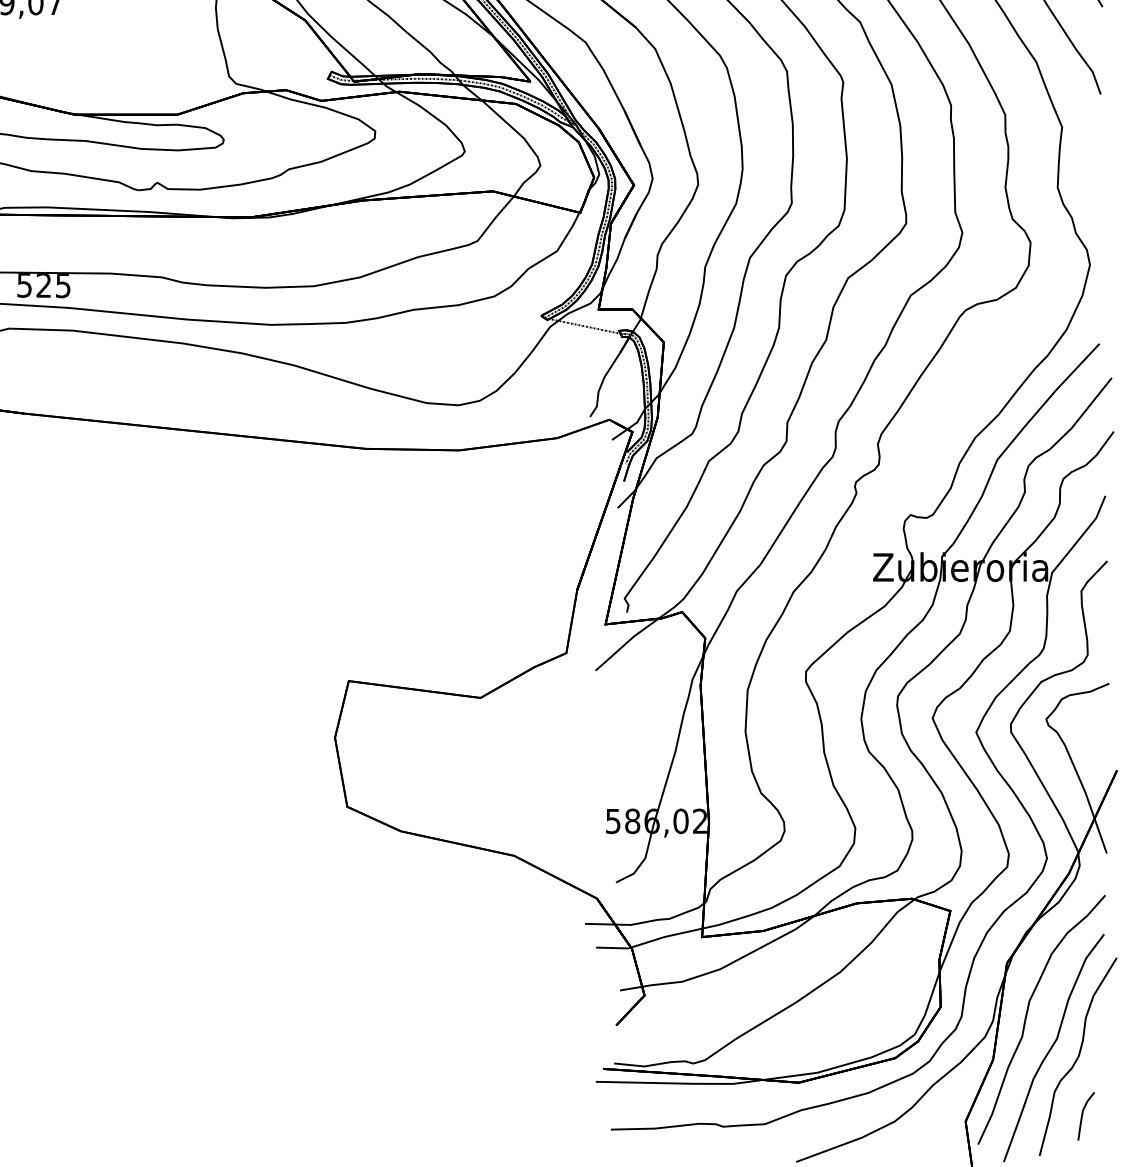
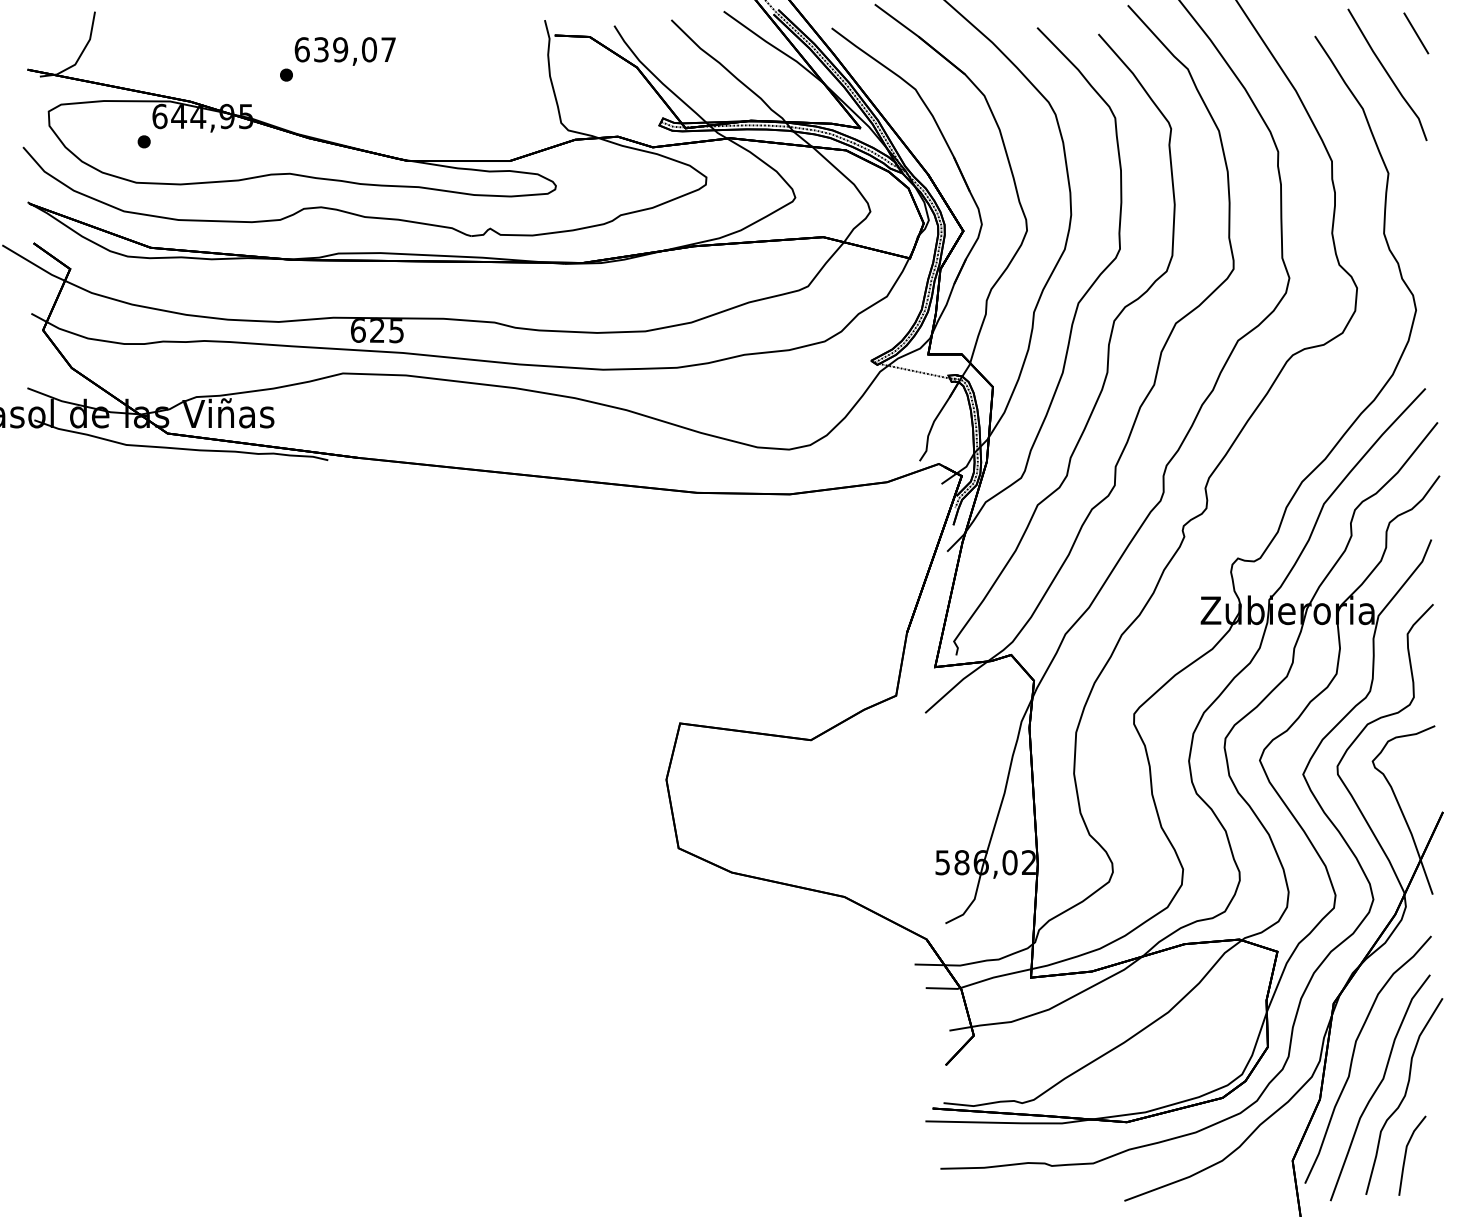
text: (23, 285) -> (357, 330), 525 -> 625
part: (1086, 1116) -> (1412, 1155), size x1.67

